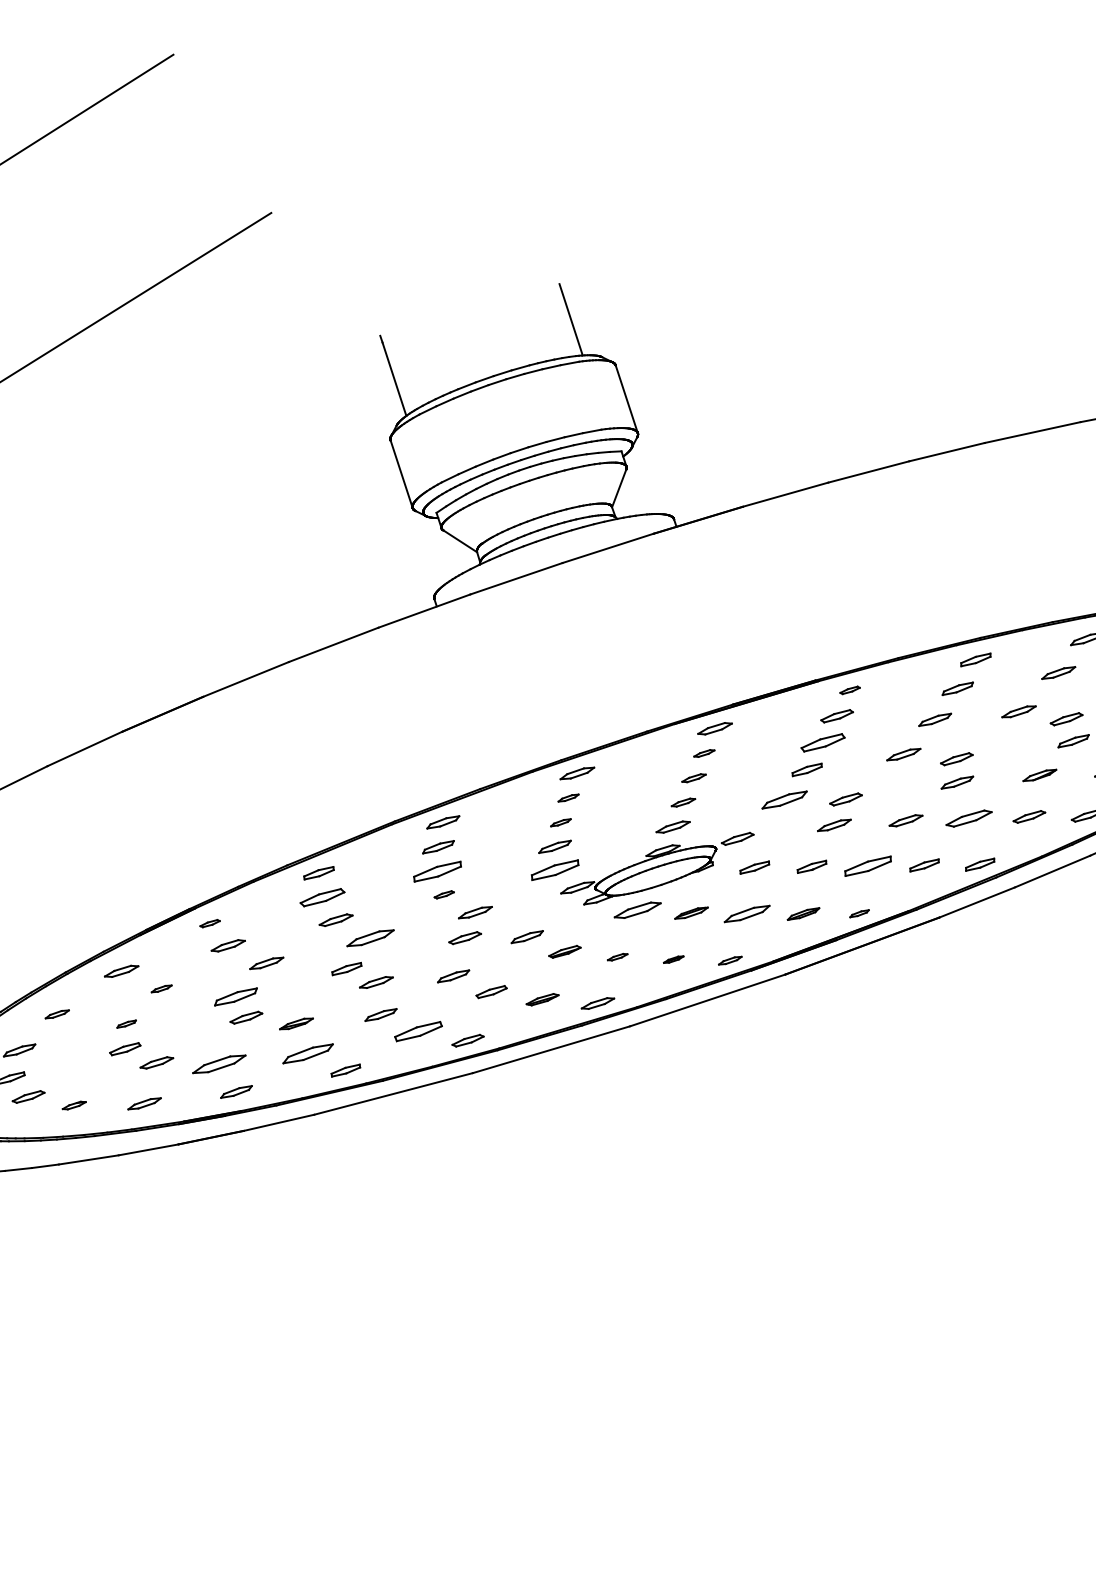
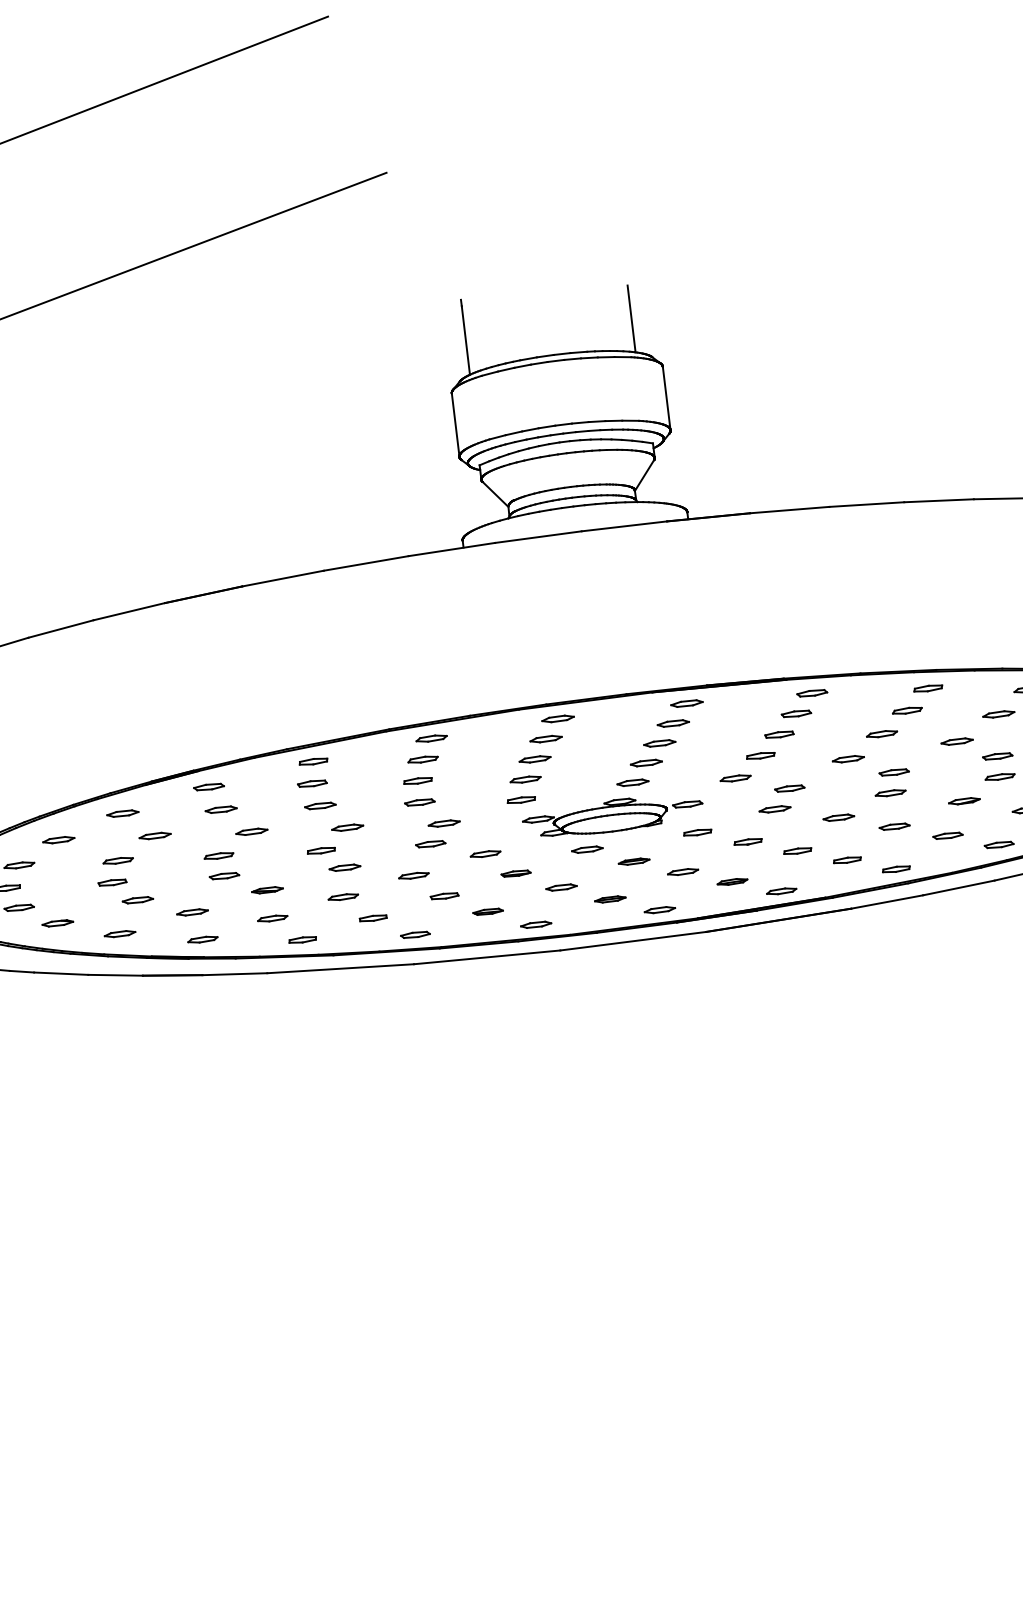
part: (850, 690) -> (812, 693), size x1.67
part: (823, 742) -> (779, 734), size x0.71
part: (703, 753) -> (672, 723), size x1.67
part: (693, 778) -> (659, 743), size x1.43
part: (567, 797) -> (545, 738), size x1.67
part: (784, 800) -> (735, 778), size x0.71
part: (682, 802) -> (645, 762), size x1.43
part: (968, 818) -> (894, 826), size x0.71
part: (560, 822) -> (534, 759), size x1.67
part: (867, 865) -> (797, 850), size x0.62
part: (553, 869) -> (520, 799), size x0.62
part: (436, 871) -> (417, 780), size x0.62
part: (443, 894) -> (419, 802), size x1.67
part: (322, 897) -> (312, 783), size x0.71
part: (637, 909) -> (587, 849), size x0.71
part: (747, 913) -> (683, 871), size x0.71
part: (859, 913) -> (781, 891), size x1.67
part: (209, 923) -> (208, 786), size x1.67
part: (370, 937) -> (347, 827), size x0.71
part: (617, 957) -> (561, 887), size x1.67
part: (673, 959) -> (610, 899), size x1.67
part: (729, 961) -> (659, 910), size x1.43
part: (160, 988) -> (154, 835), size x1.67
part: (235, 996) -> (218, 855), size x0.71
part: (56, 1014) -> (58, 840), size x1.43
part: (125, 1023) -> (117, 860), size x1.67
part: (417, 1032) -> (372, 918), size x0.62
part: (308, 1053) -> (272, 918), size x0.62
part: (219, 1064) -> (192, 912), size x0.62
part: (73, 1105) -> (57, 923), size x1.43

